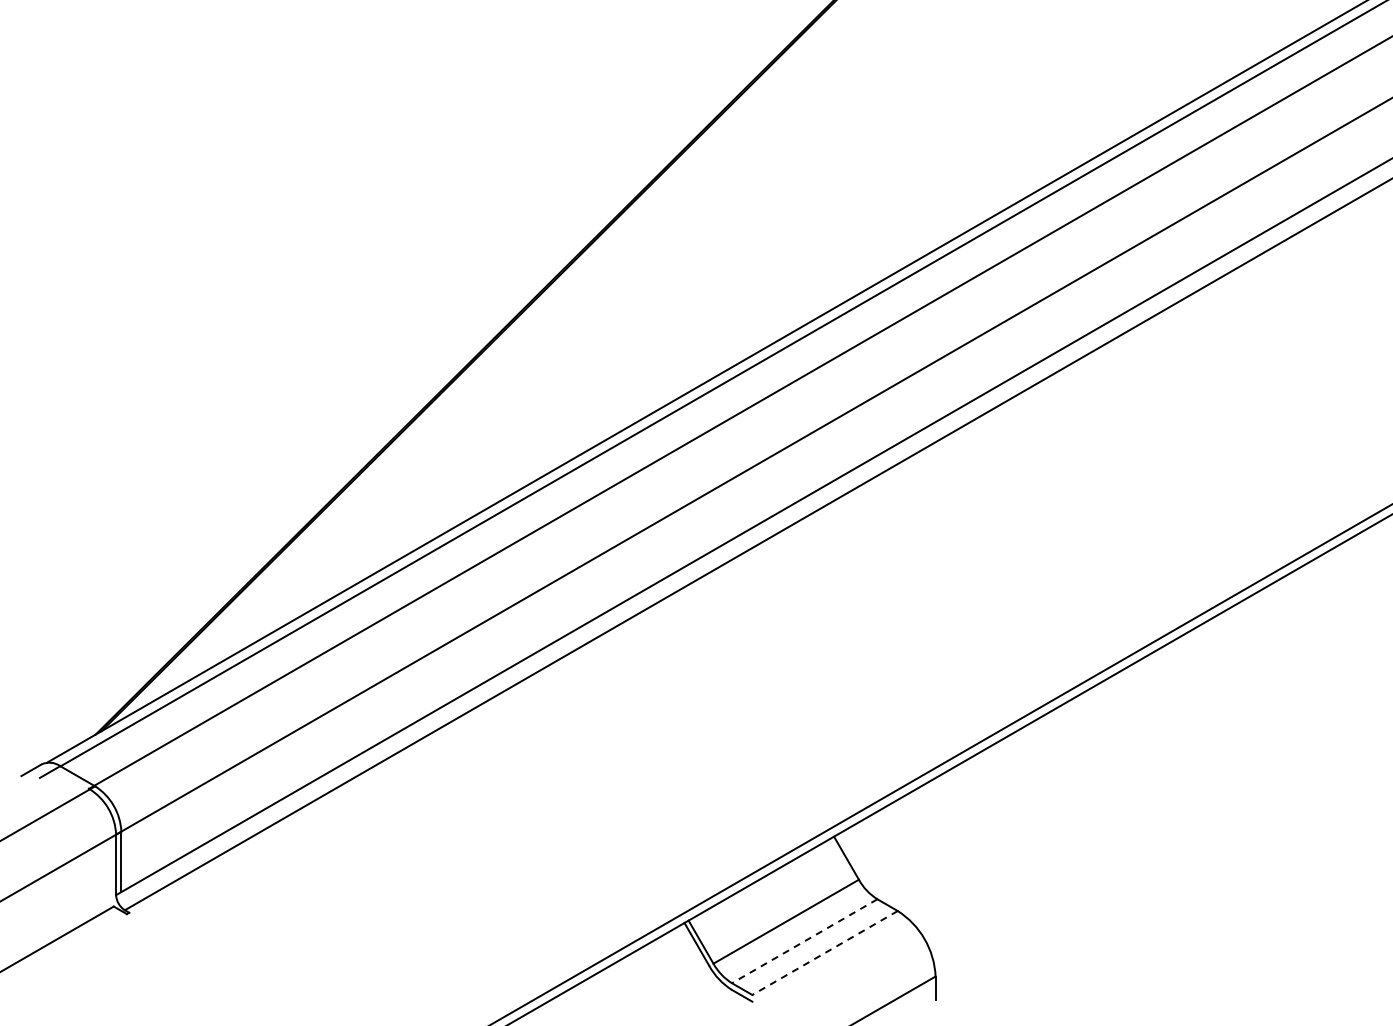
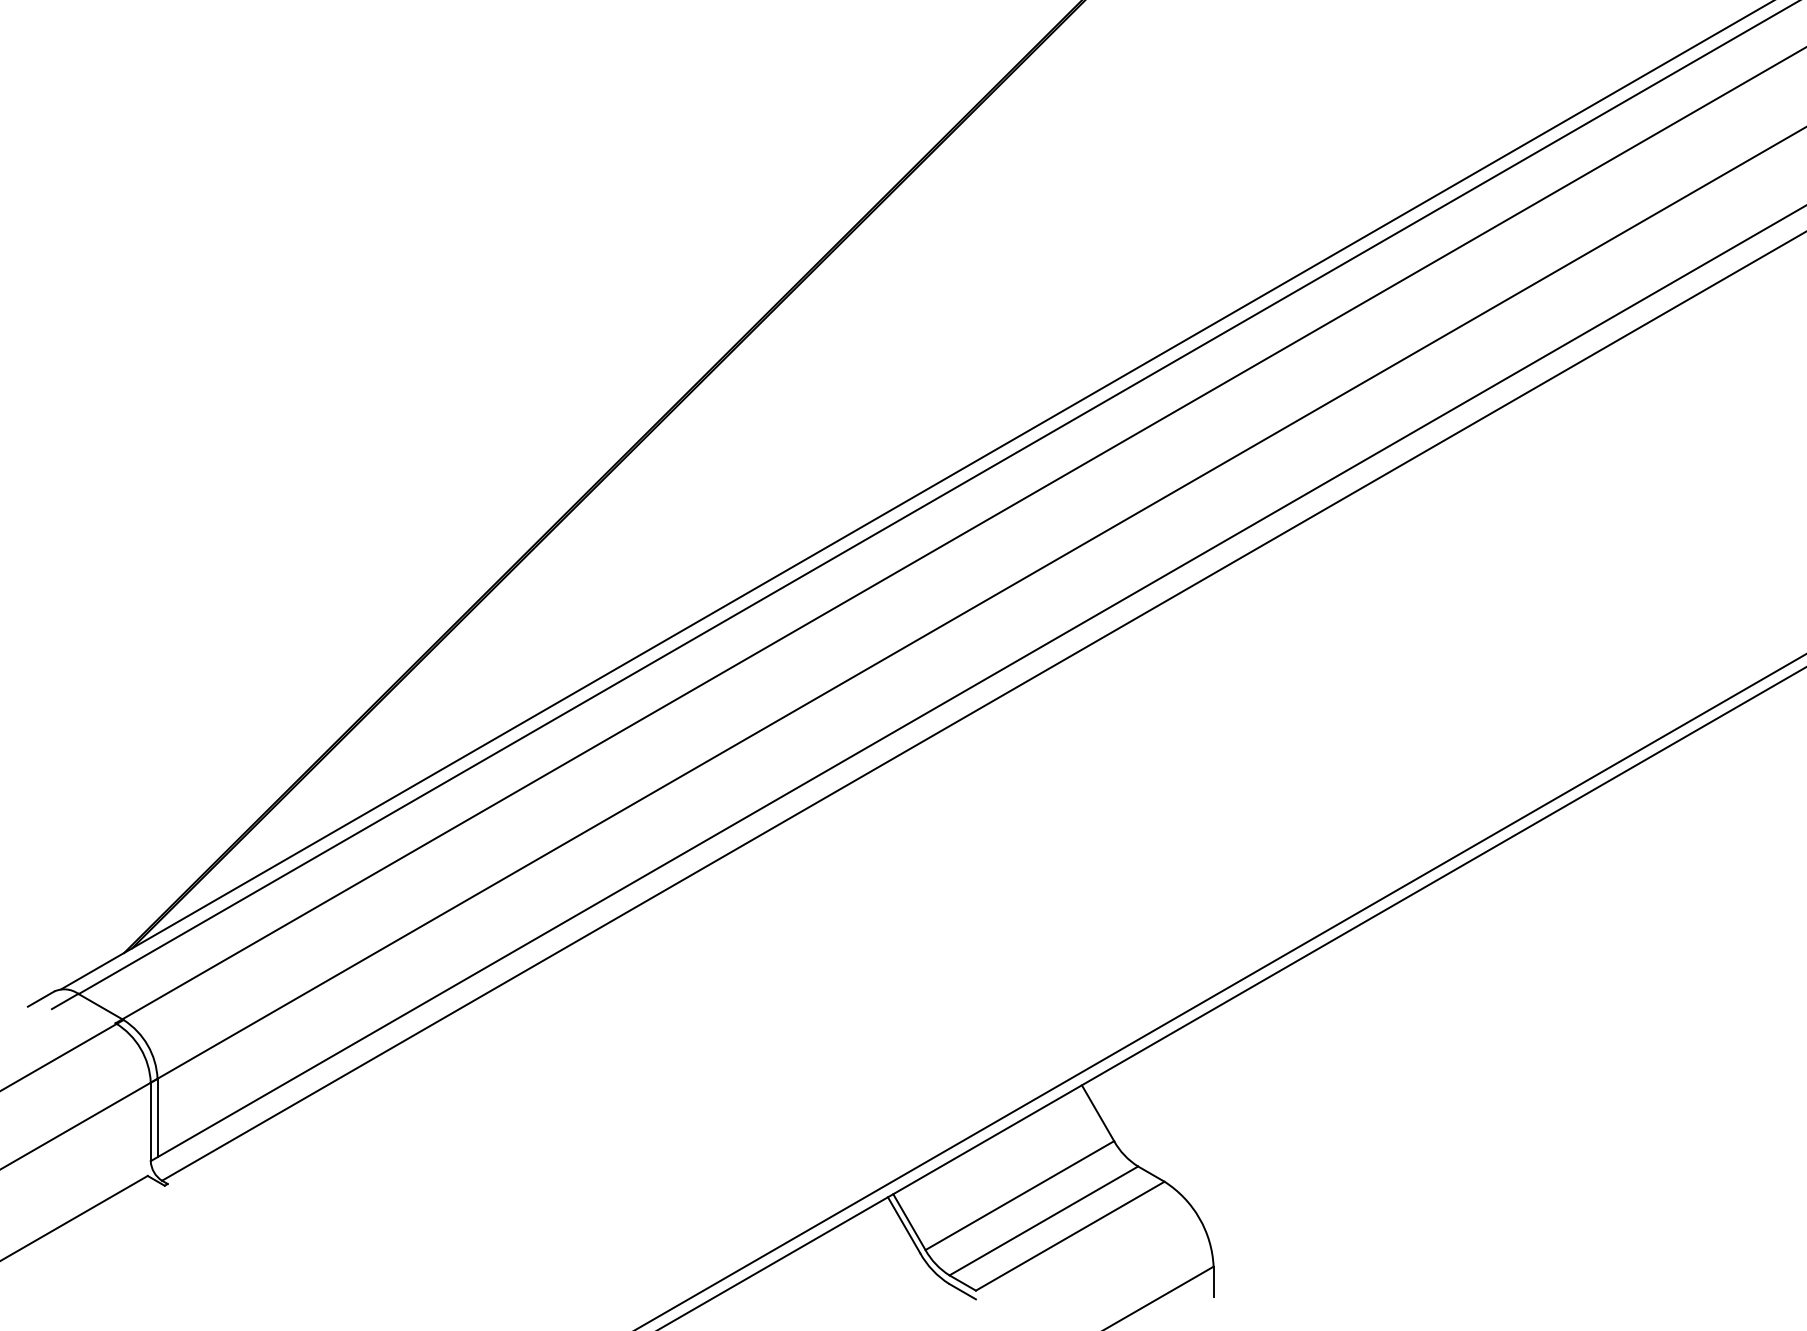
line: (804, 941) -> (1043, 1221), dashed -> solid
line: (825, 953) -> (1070, 1236), dashed -> solid

